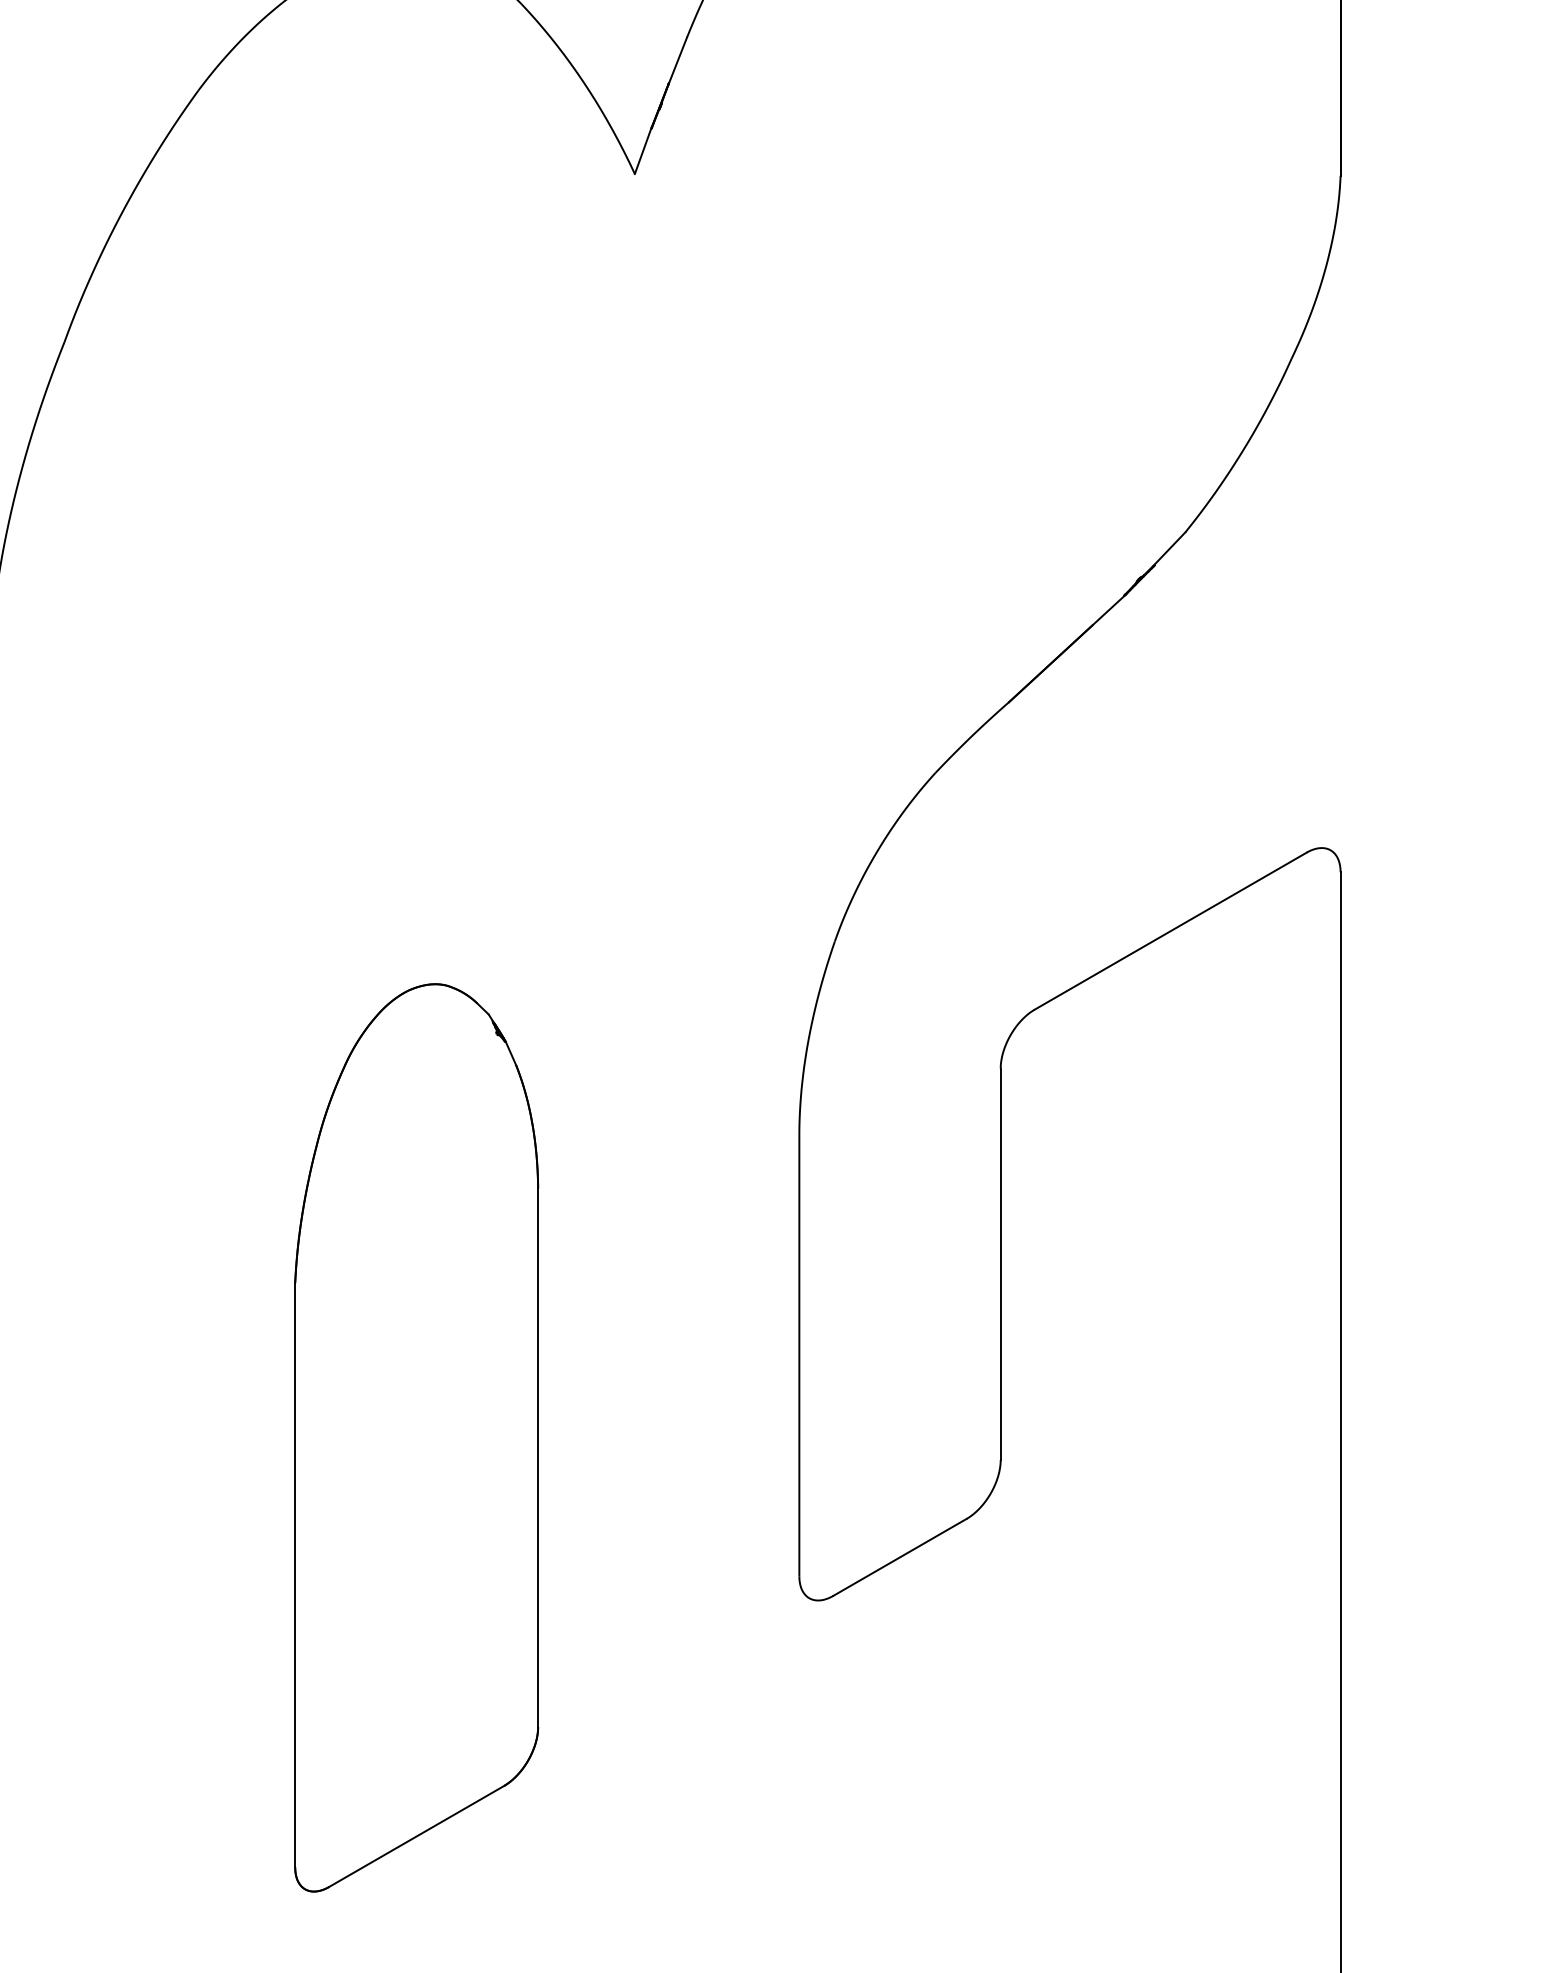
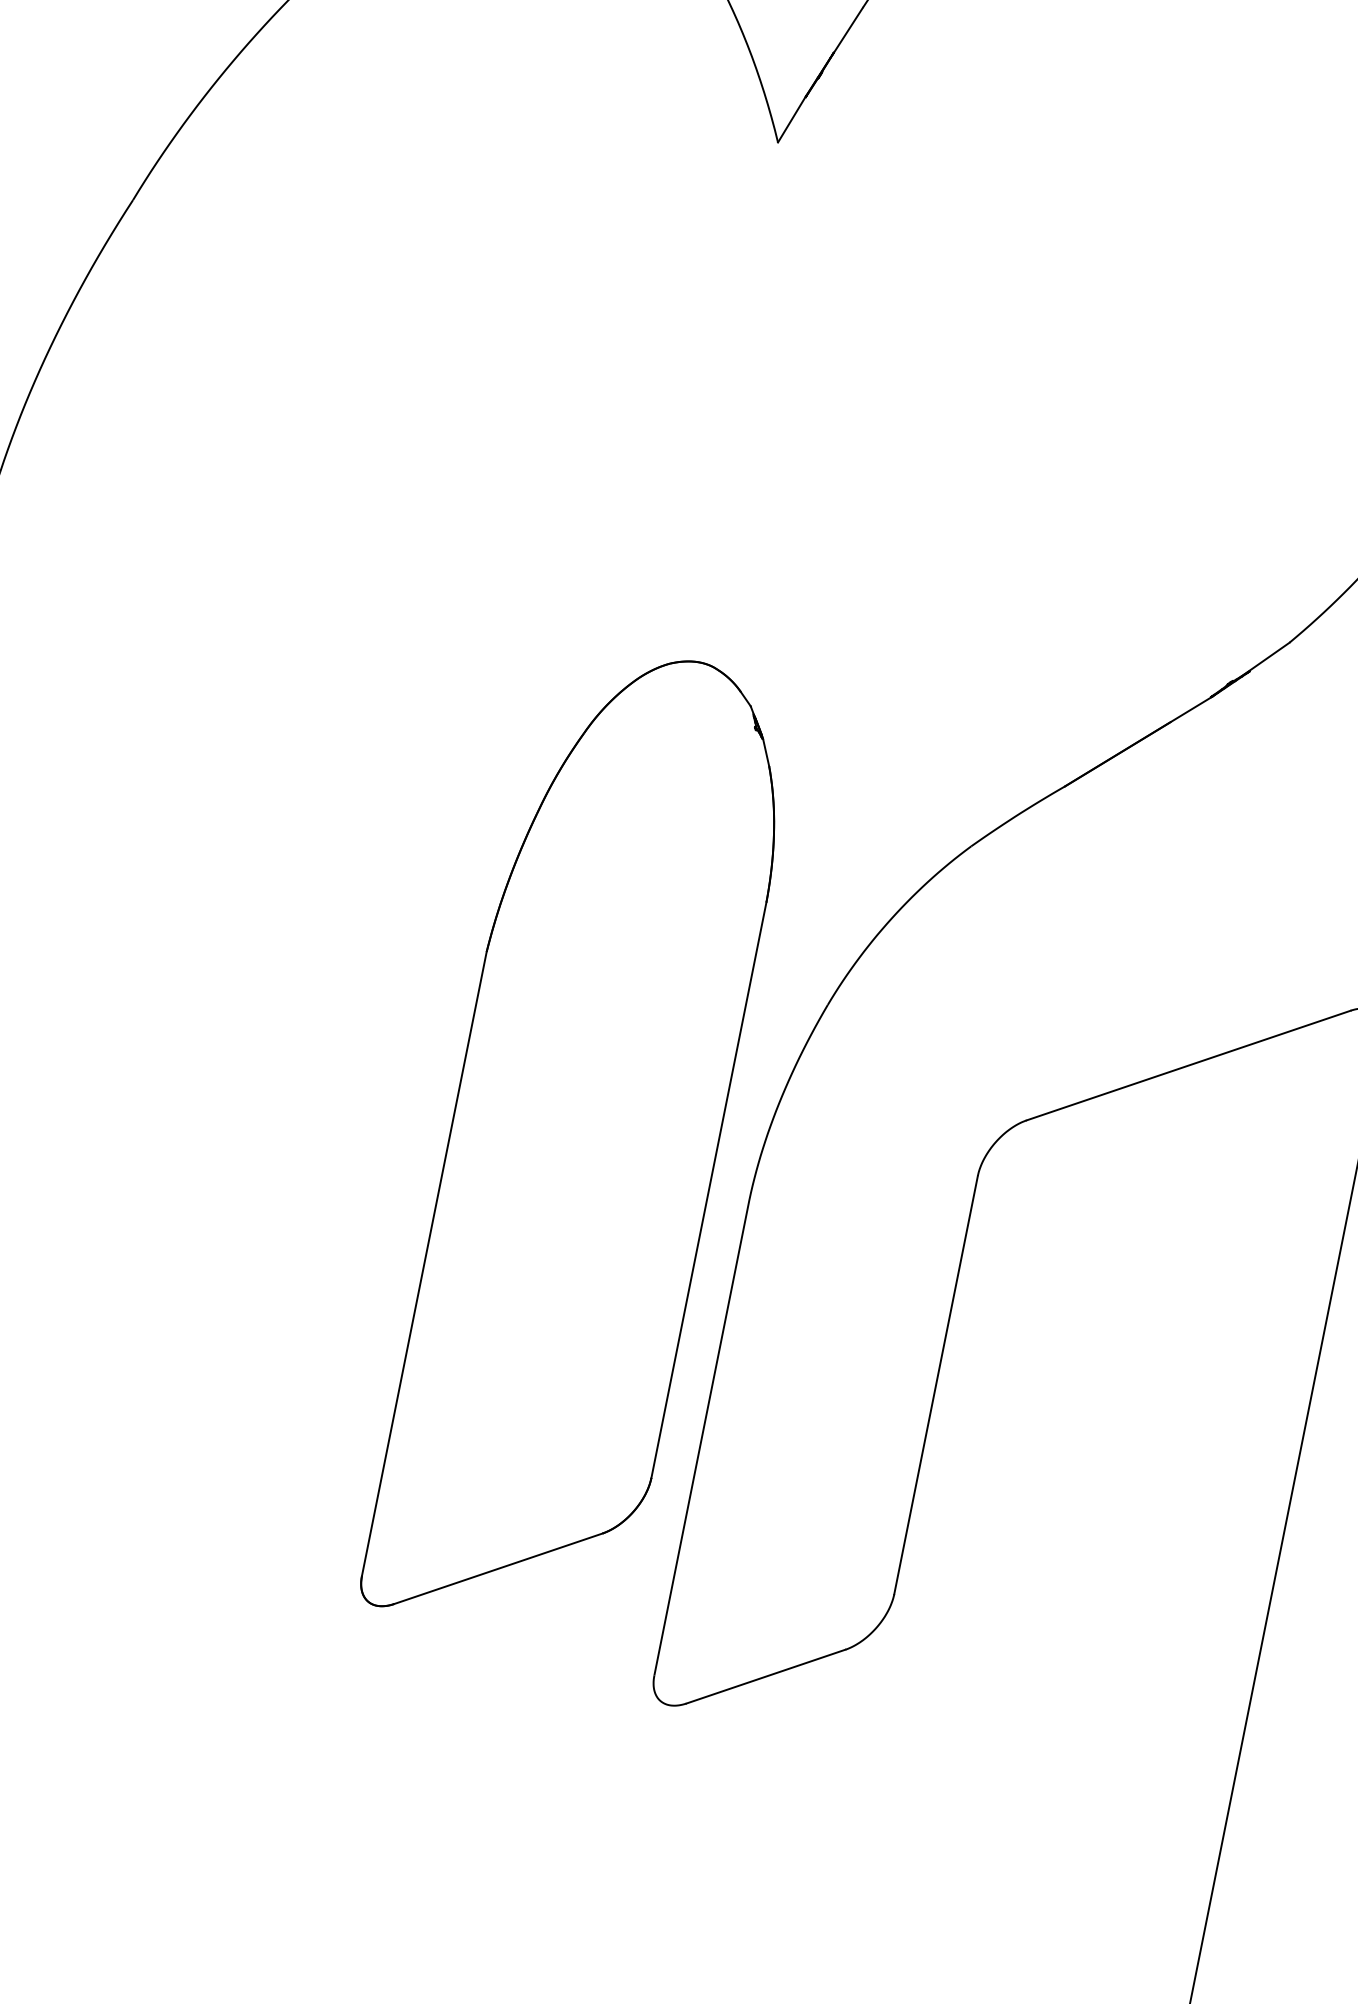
part: (416, 1437) -> (583, 1142), moved

